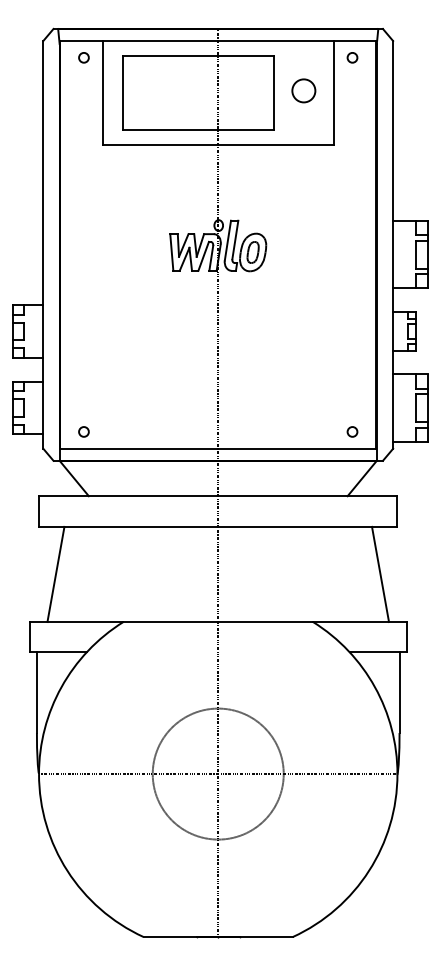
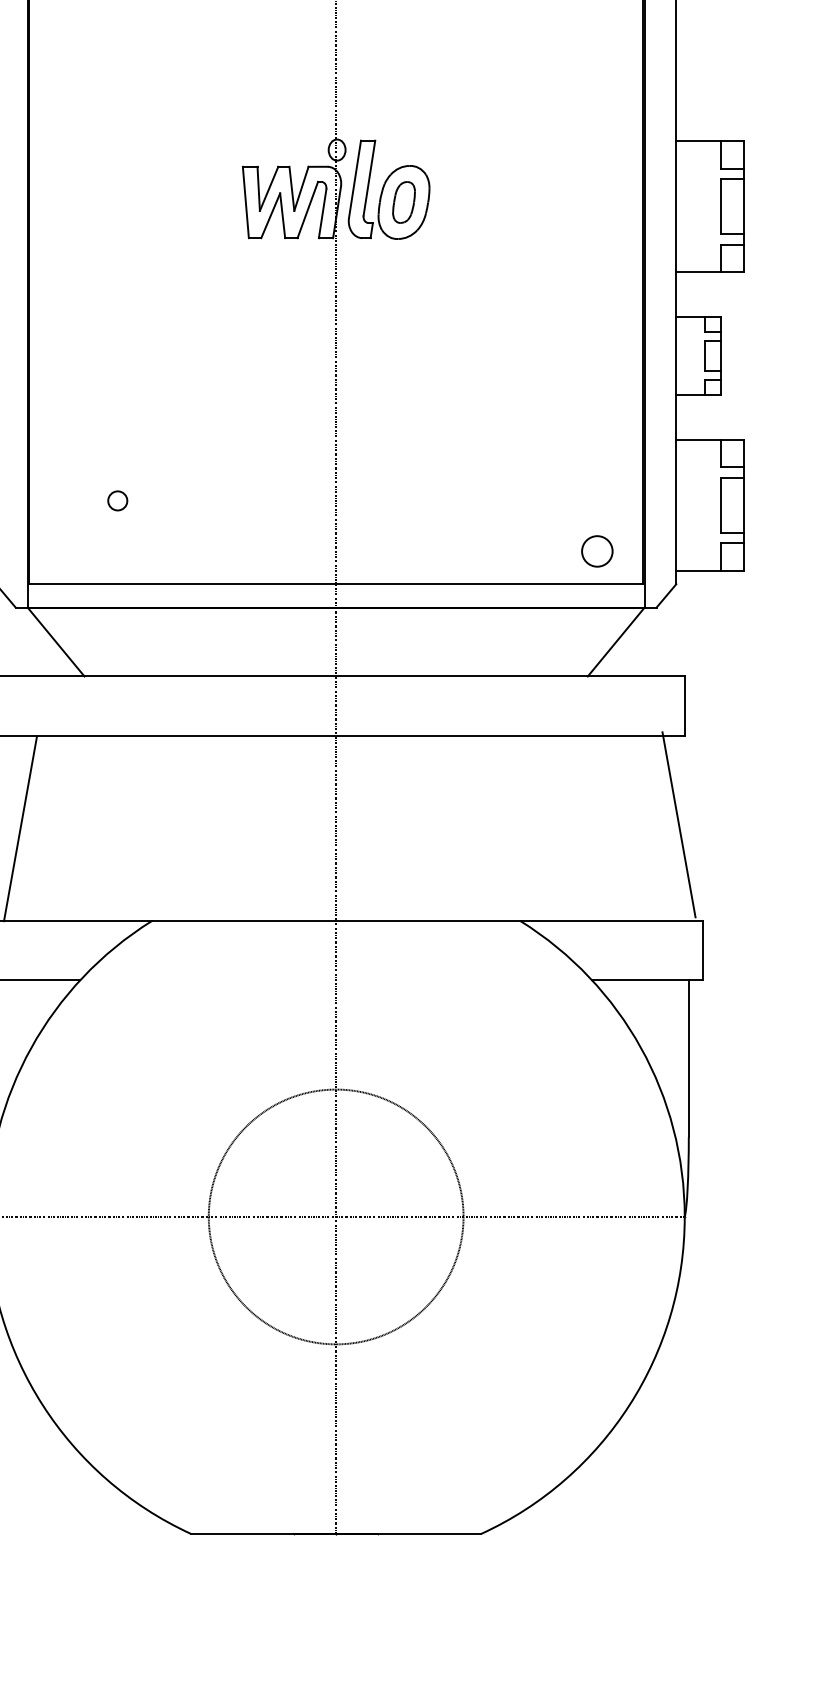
circle: (83, 431) -> (116, 500), moved
circle: (352, 431) -> (597, 550), size x1.6
line: (380, 574) -> (678, 824), moved

